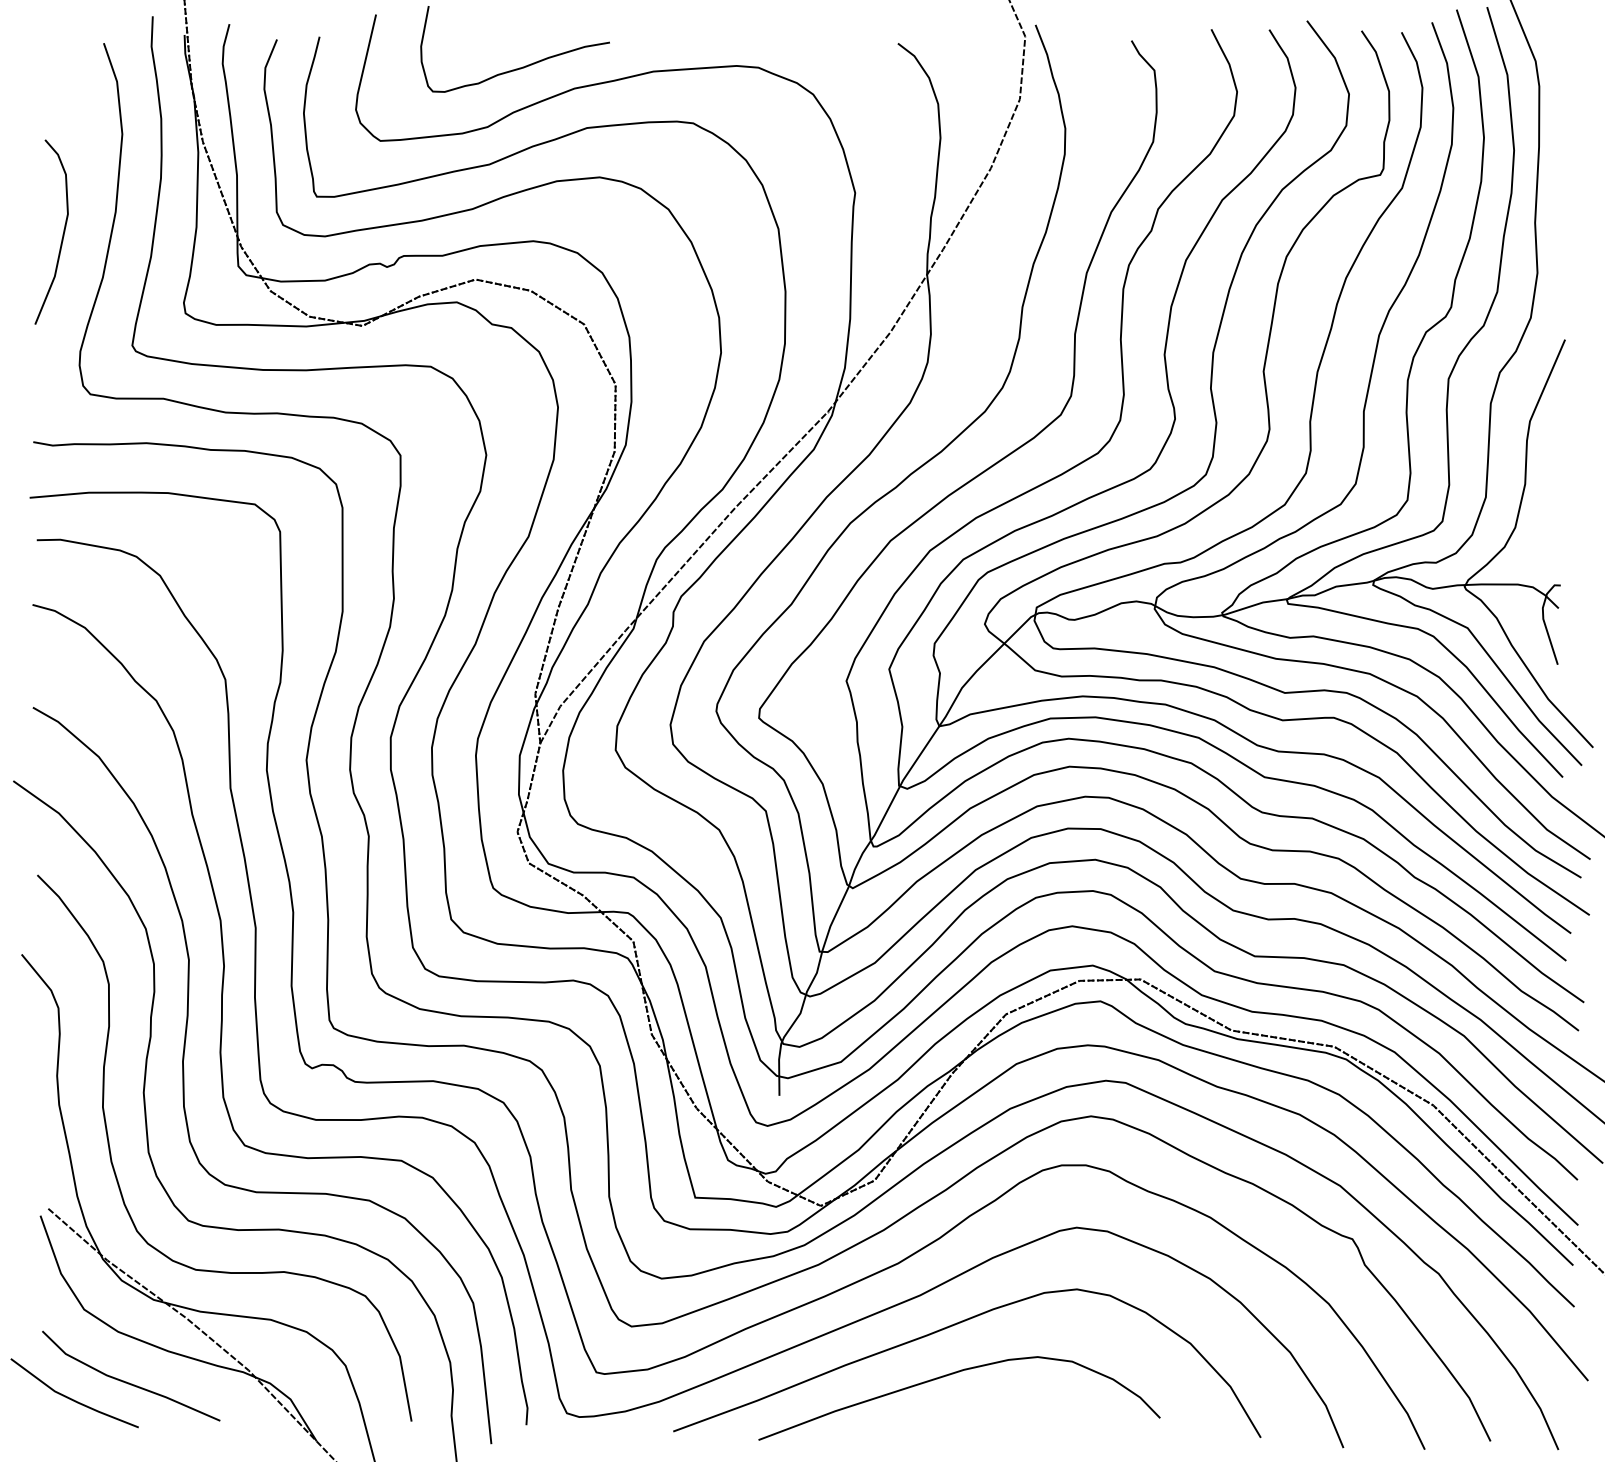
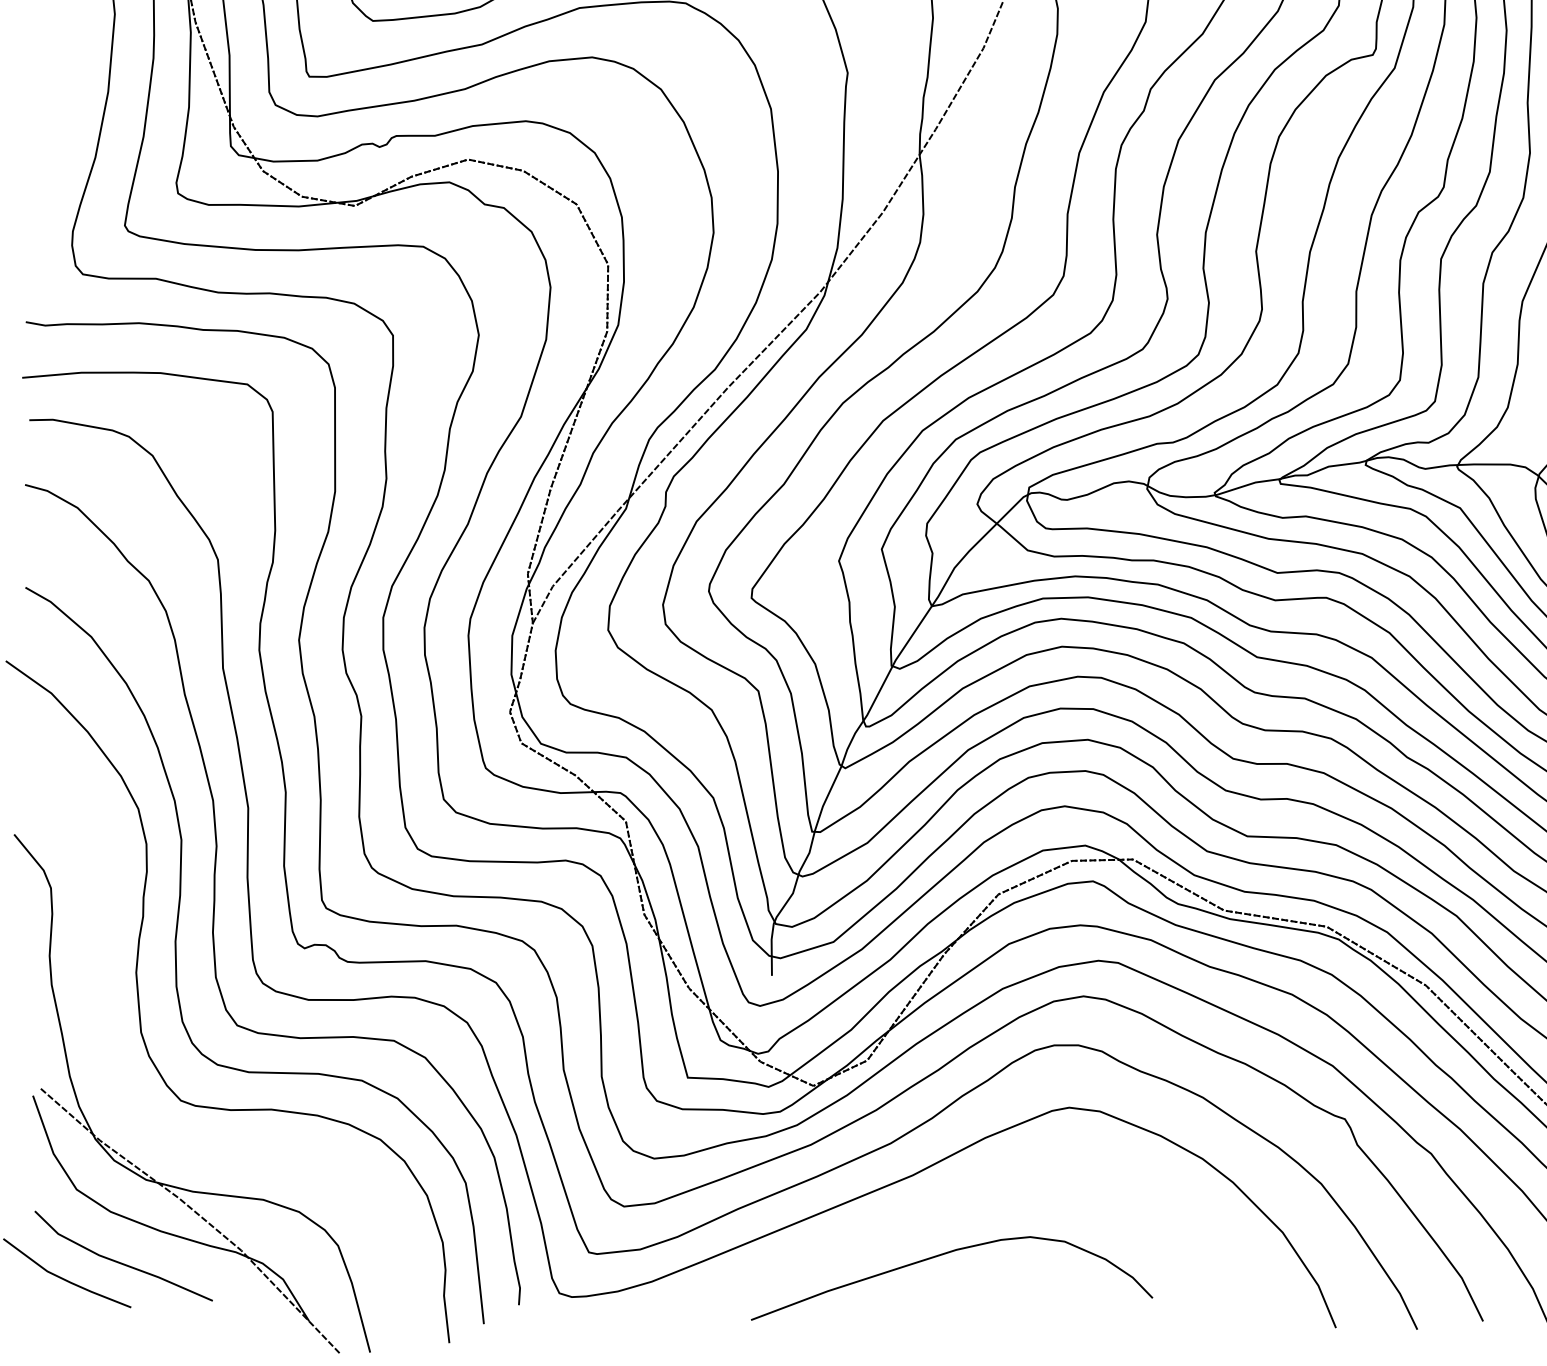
curve: (62, 234) -> (55, 114), removed
curve: (119, 1183) -> (112, 1063), removed
curve: (955, 1325) -> (948, 1205), removed

